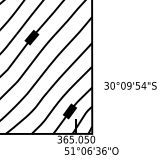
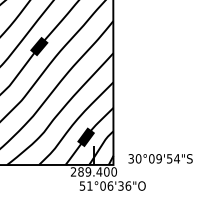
text: (130, 85) -> (160, 158), moved
text: (73, 139) -> (90, 171), 365.050 -> 289.400

